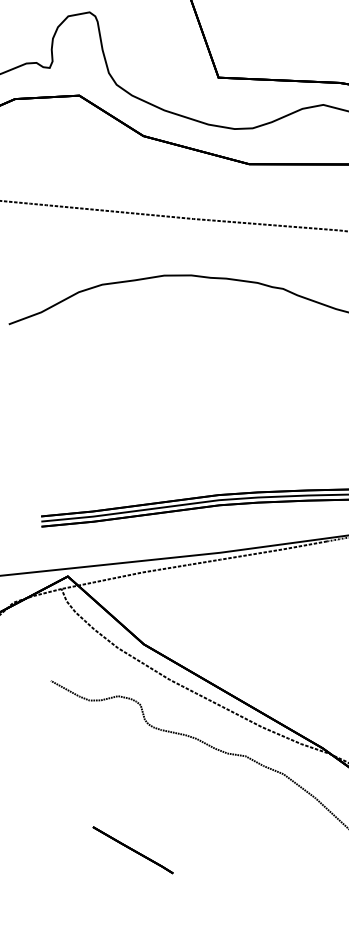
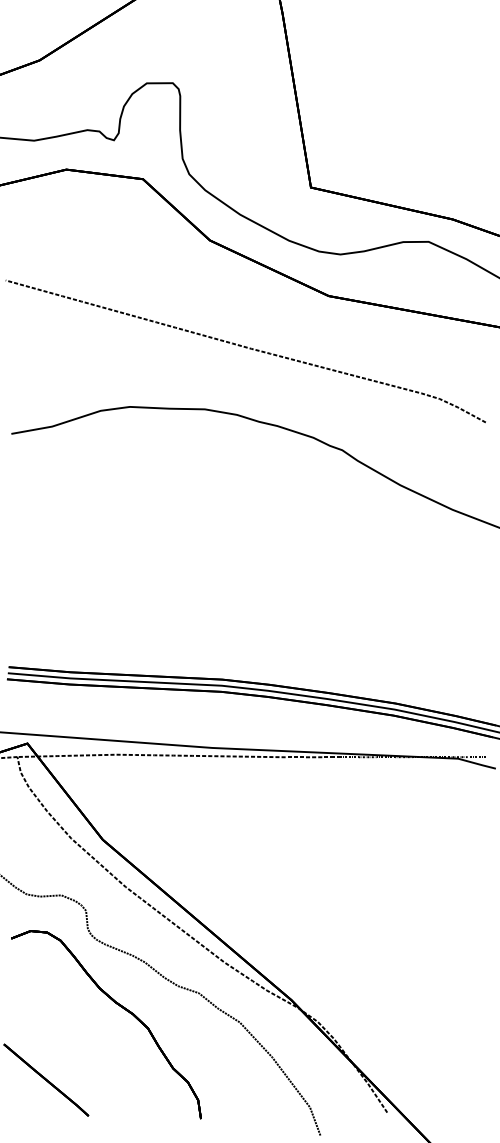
part: (182, 778) -> (119, 1006), added

